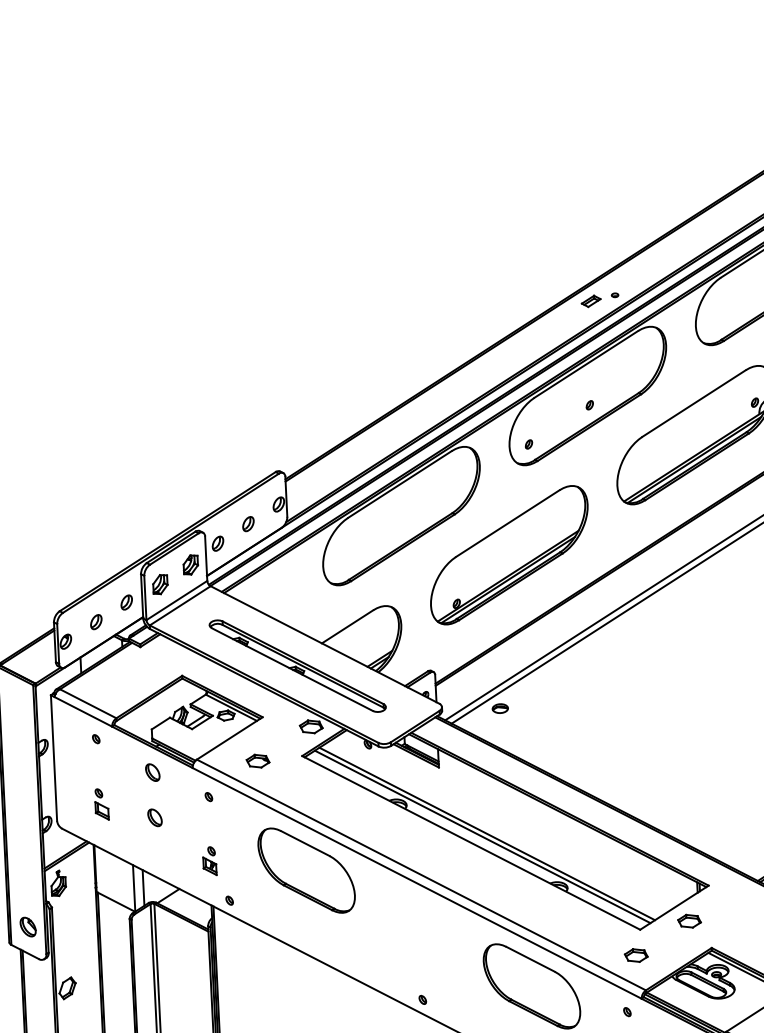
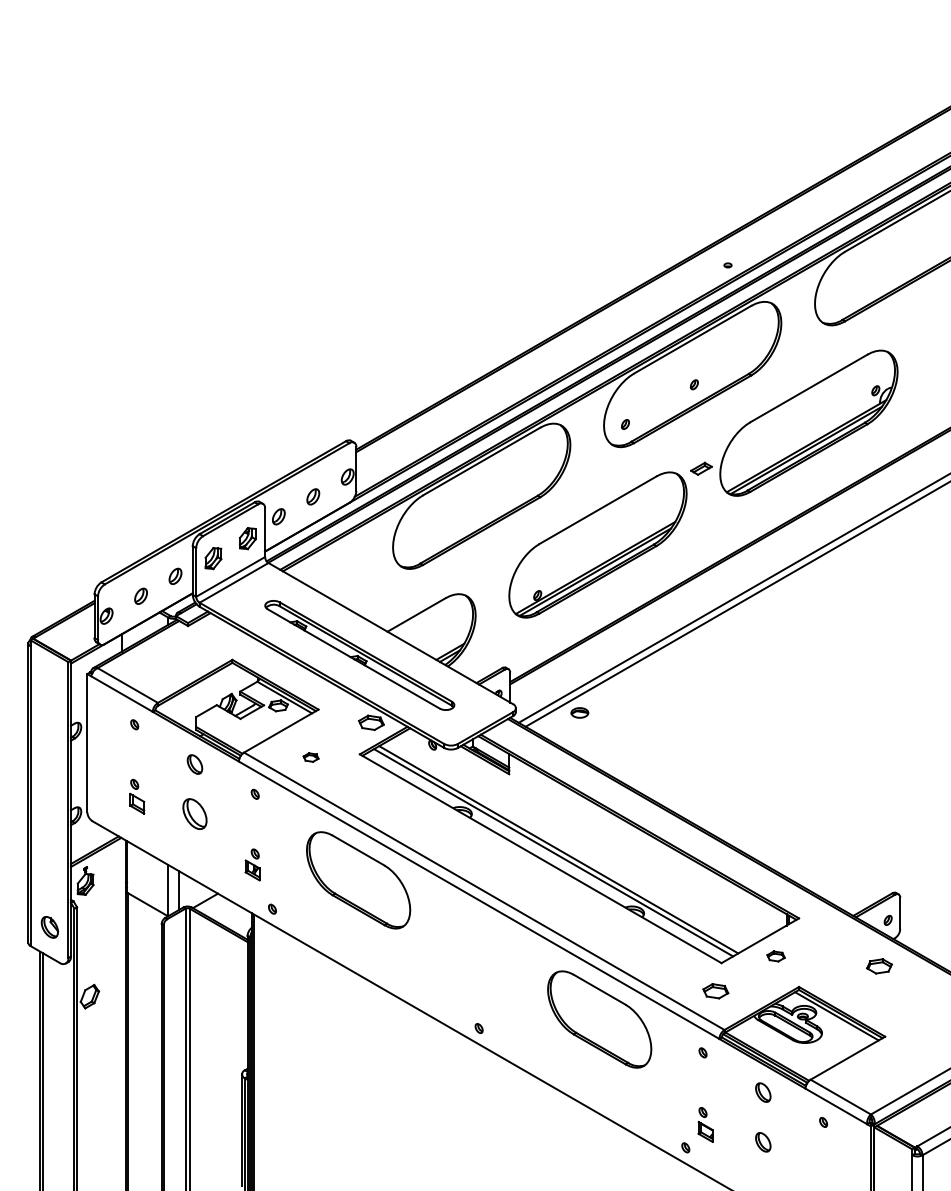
part: (591, 301) -> (701, 468), moved
part: (257, 761) -> (310, 757), size x0.6
part: (154, 818) -> (194, 814), size x1.6
part: (688, 921) -> (775, 956), size x0.7

